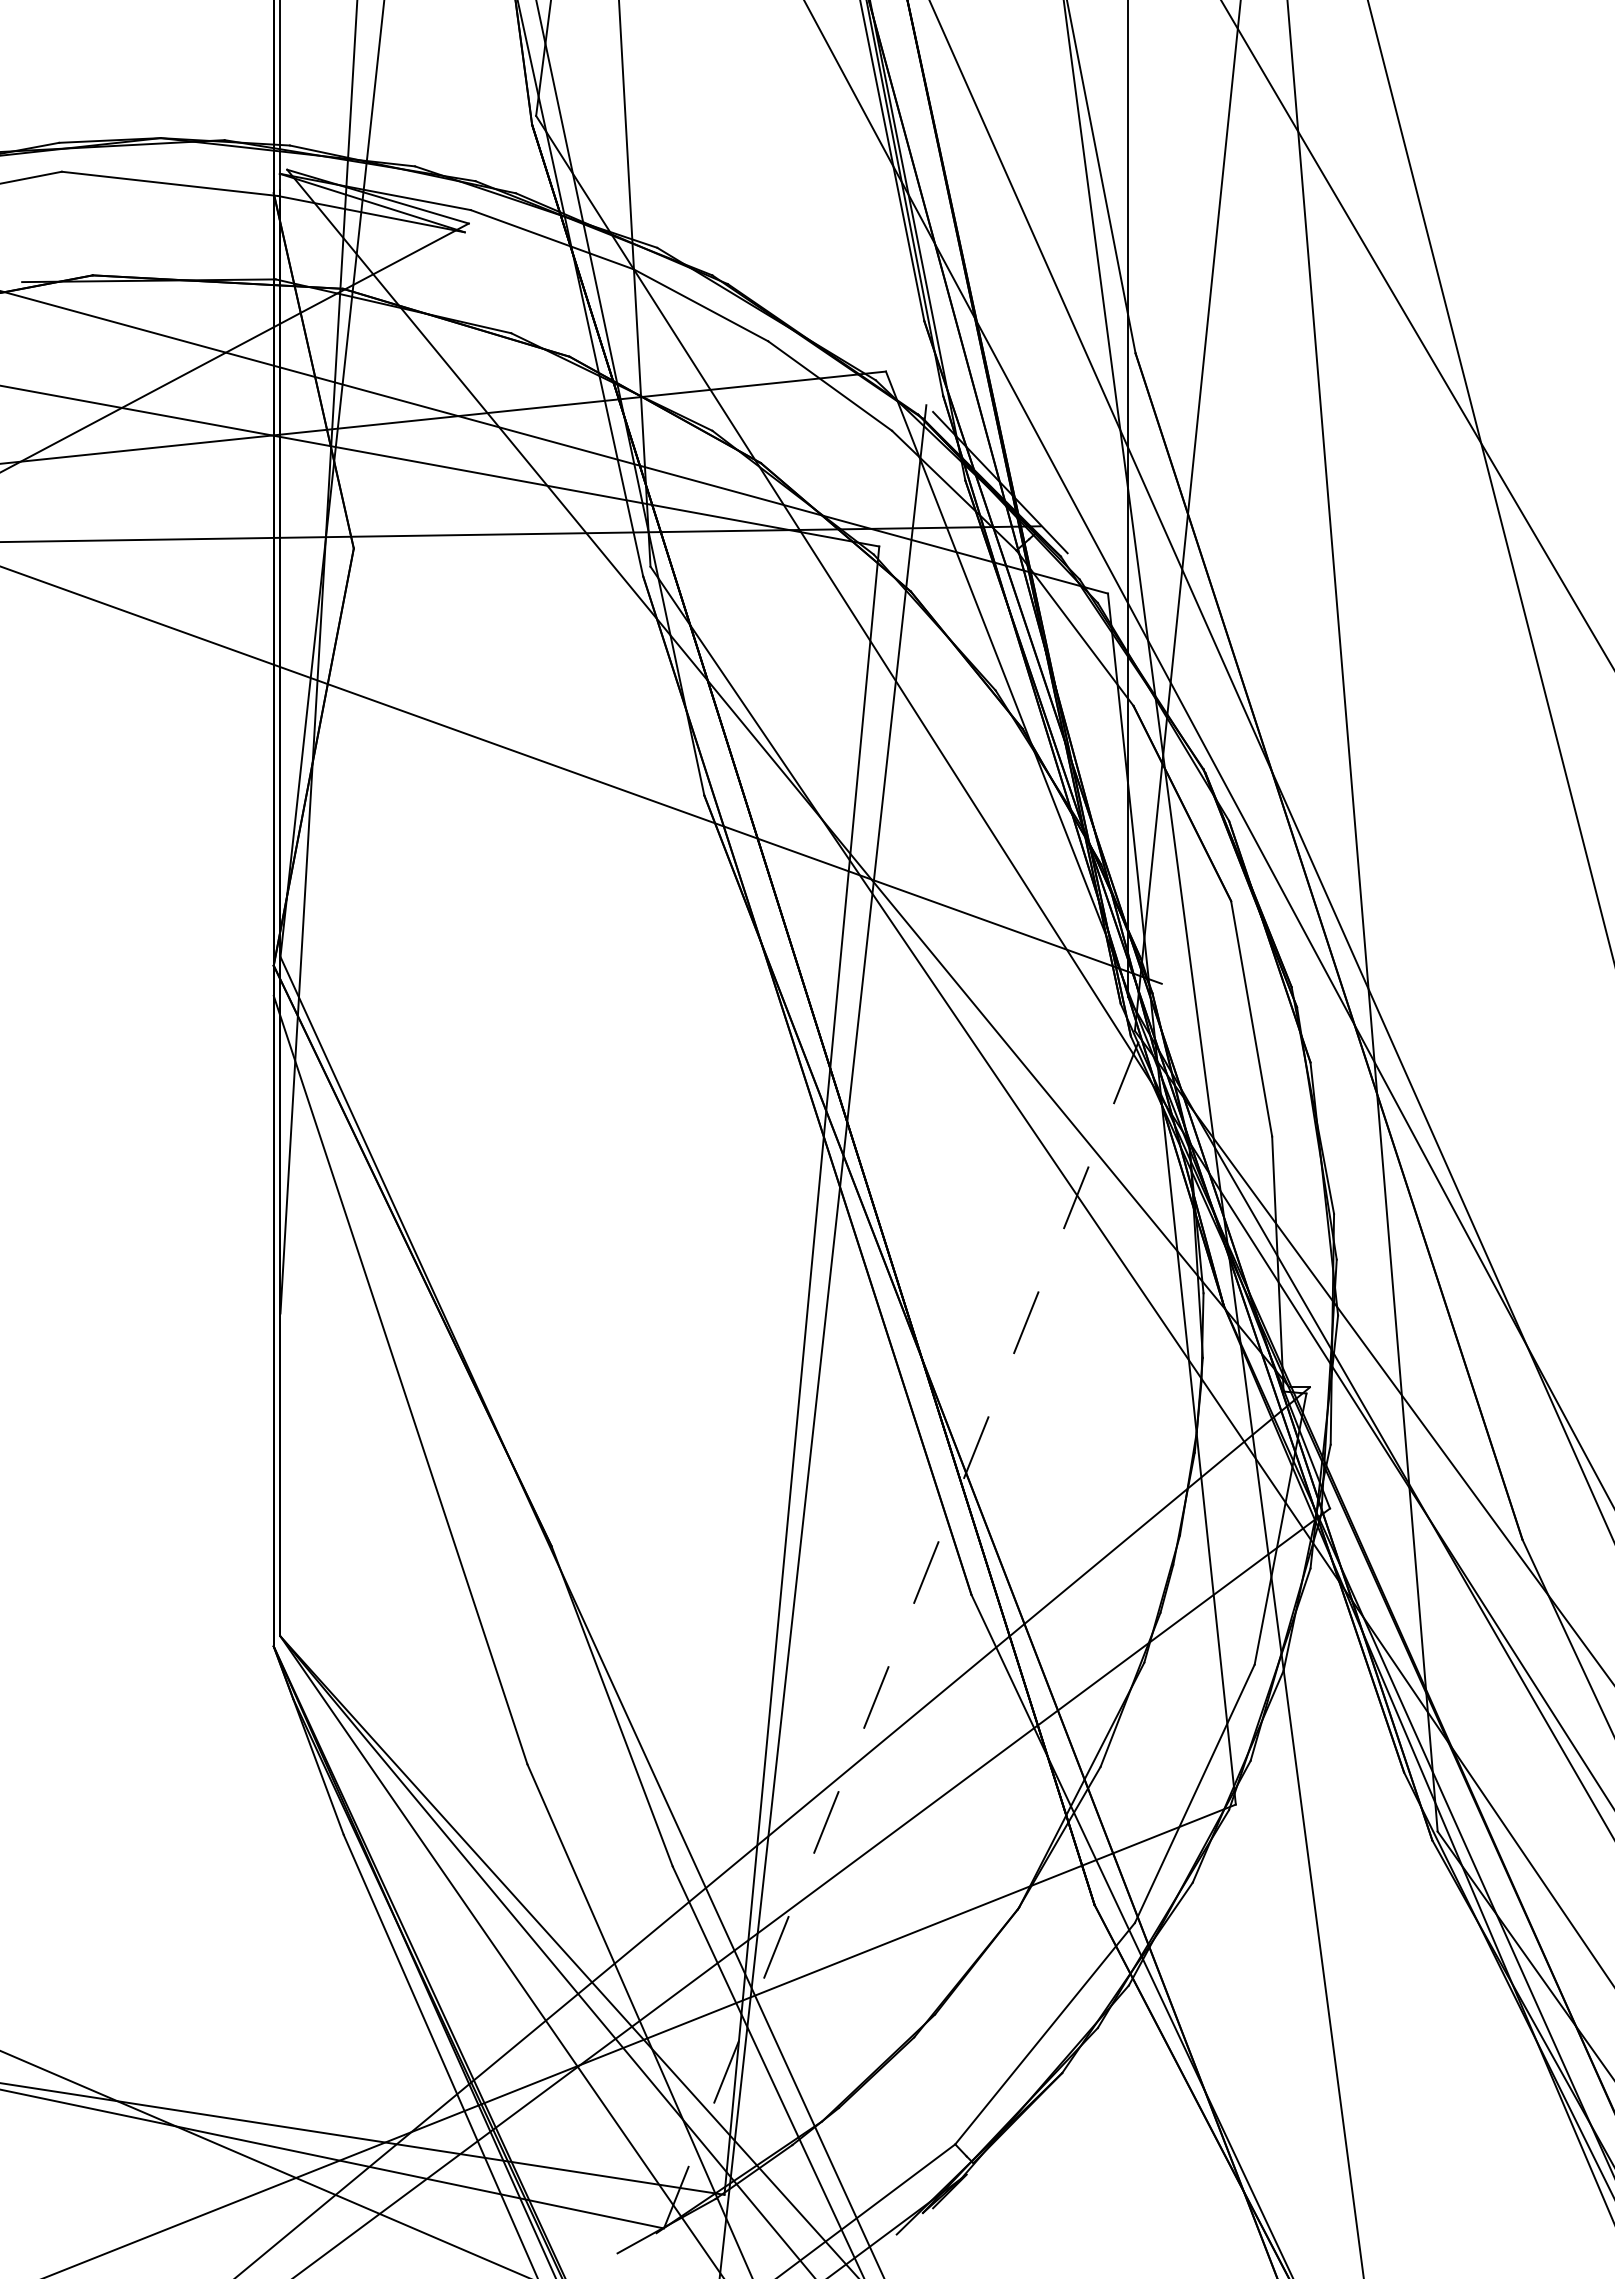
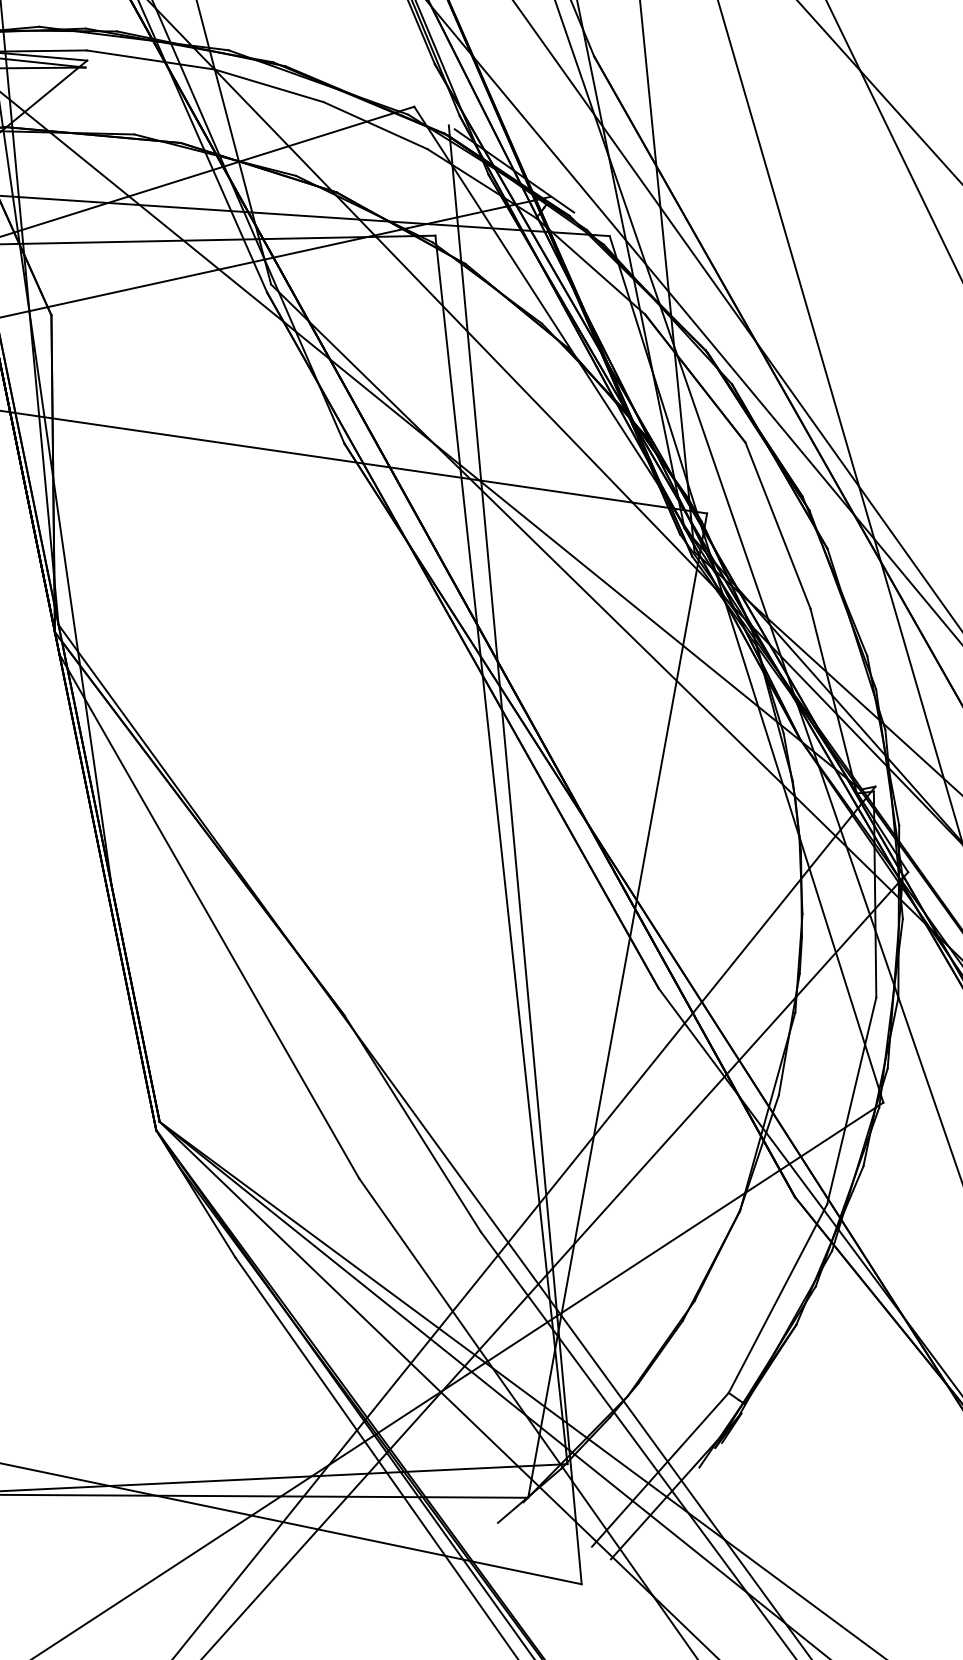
line: (913, 1605) -> (618, 1005), dashed -> solid

